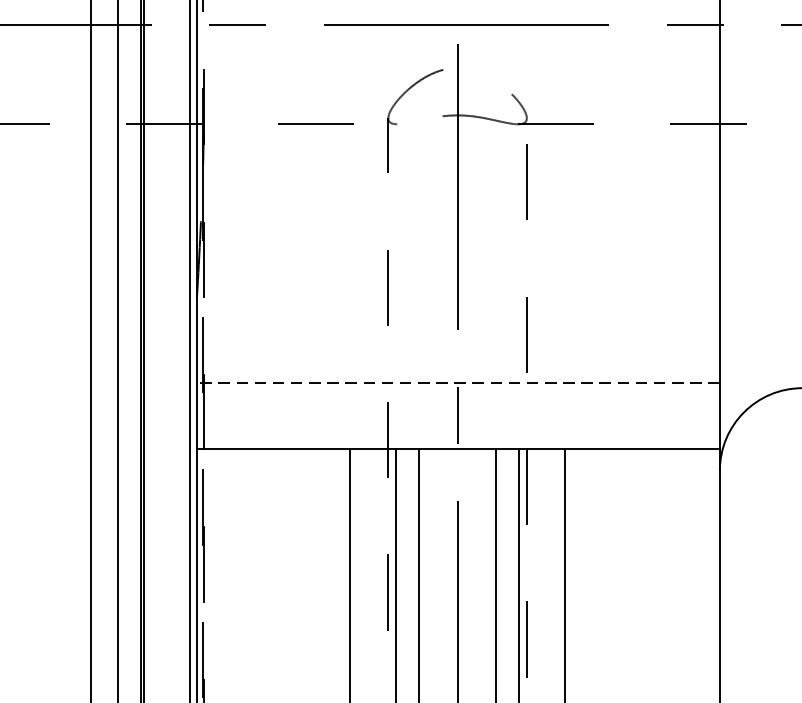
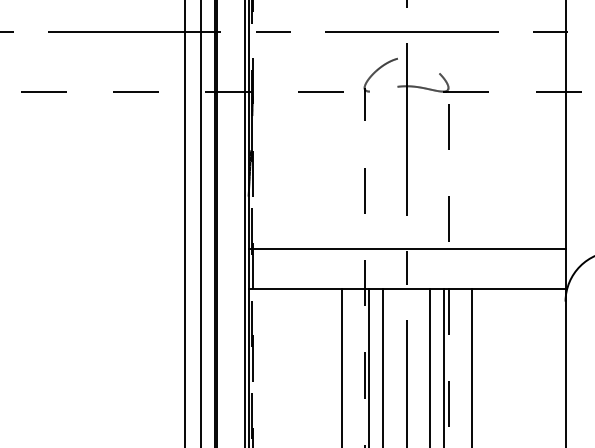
line: (457, 383) -> (406, 248), dashed -> solid

